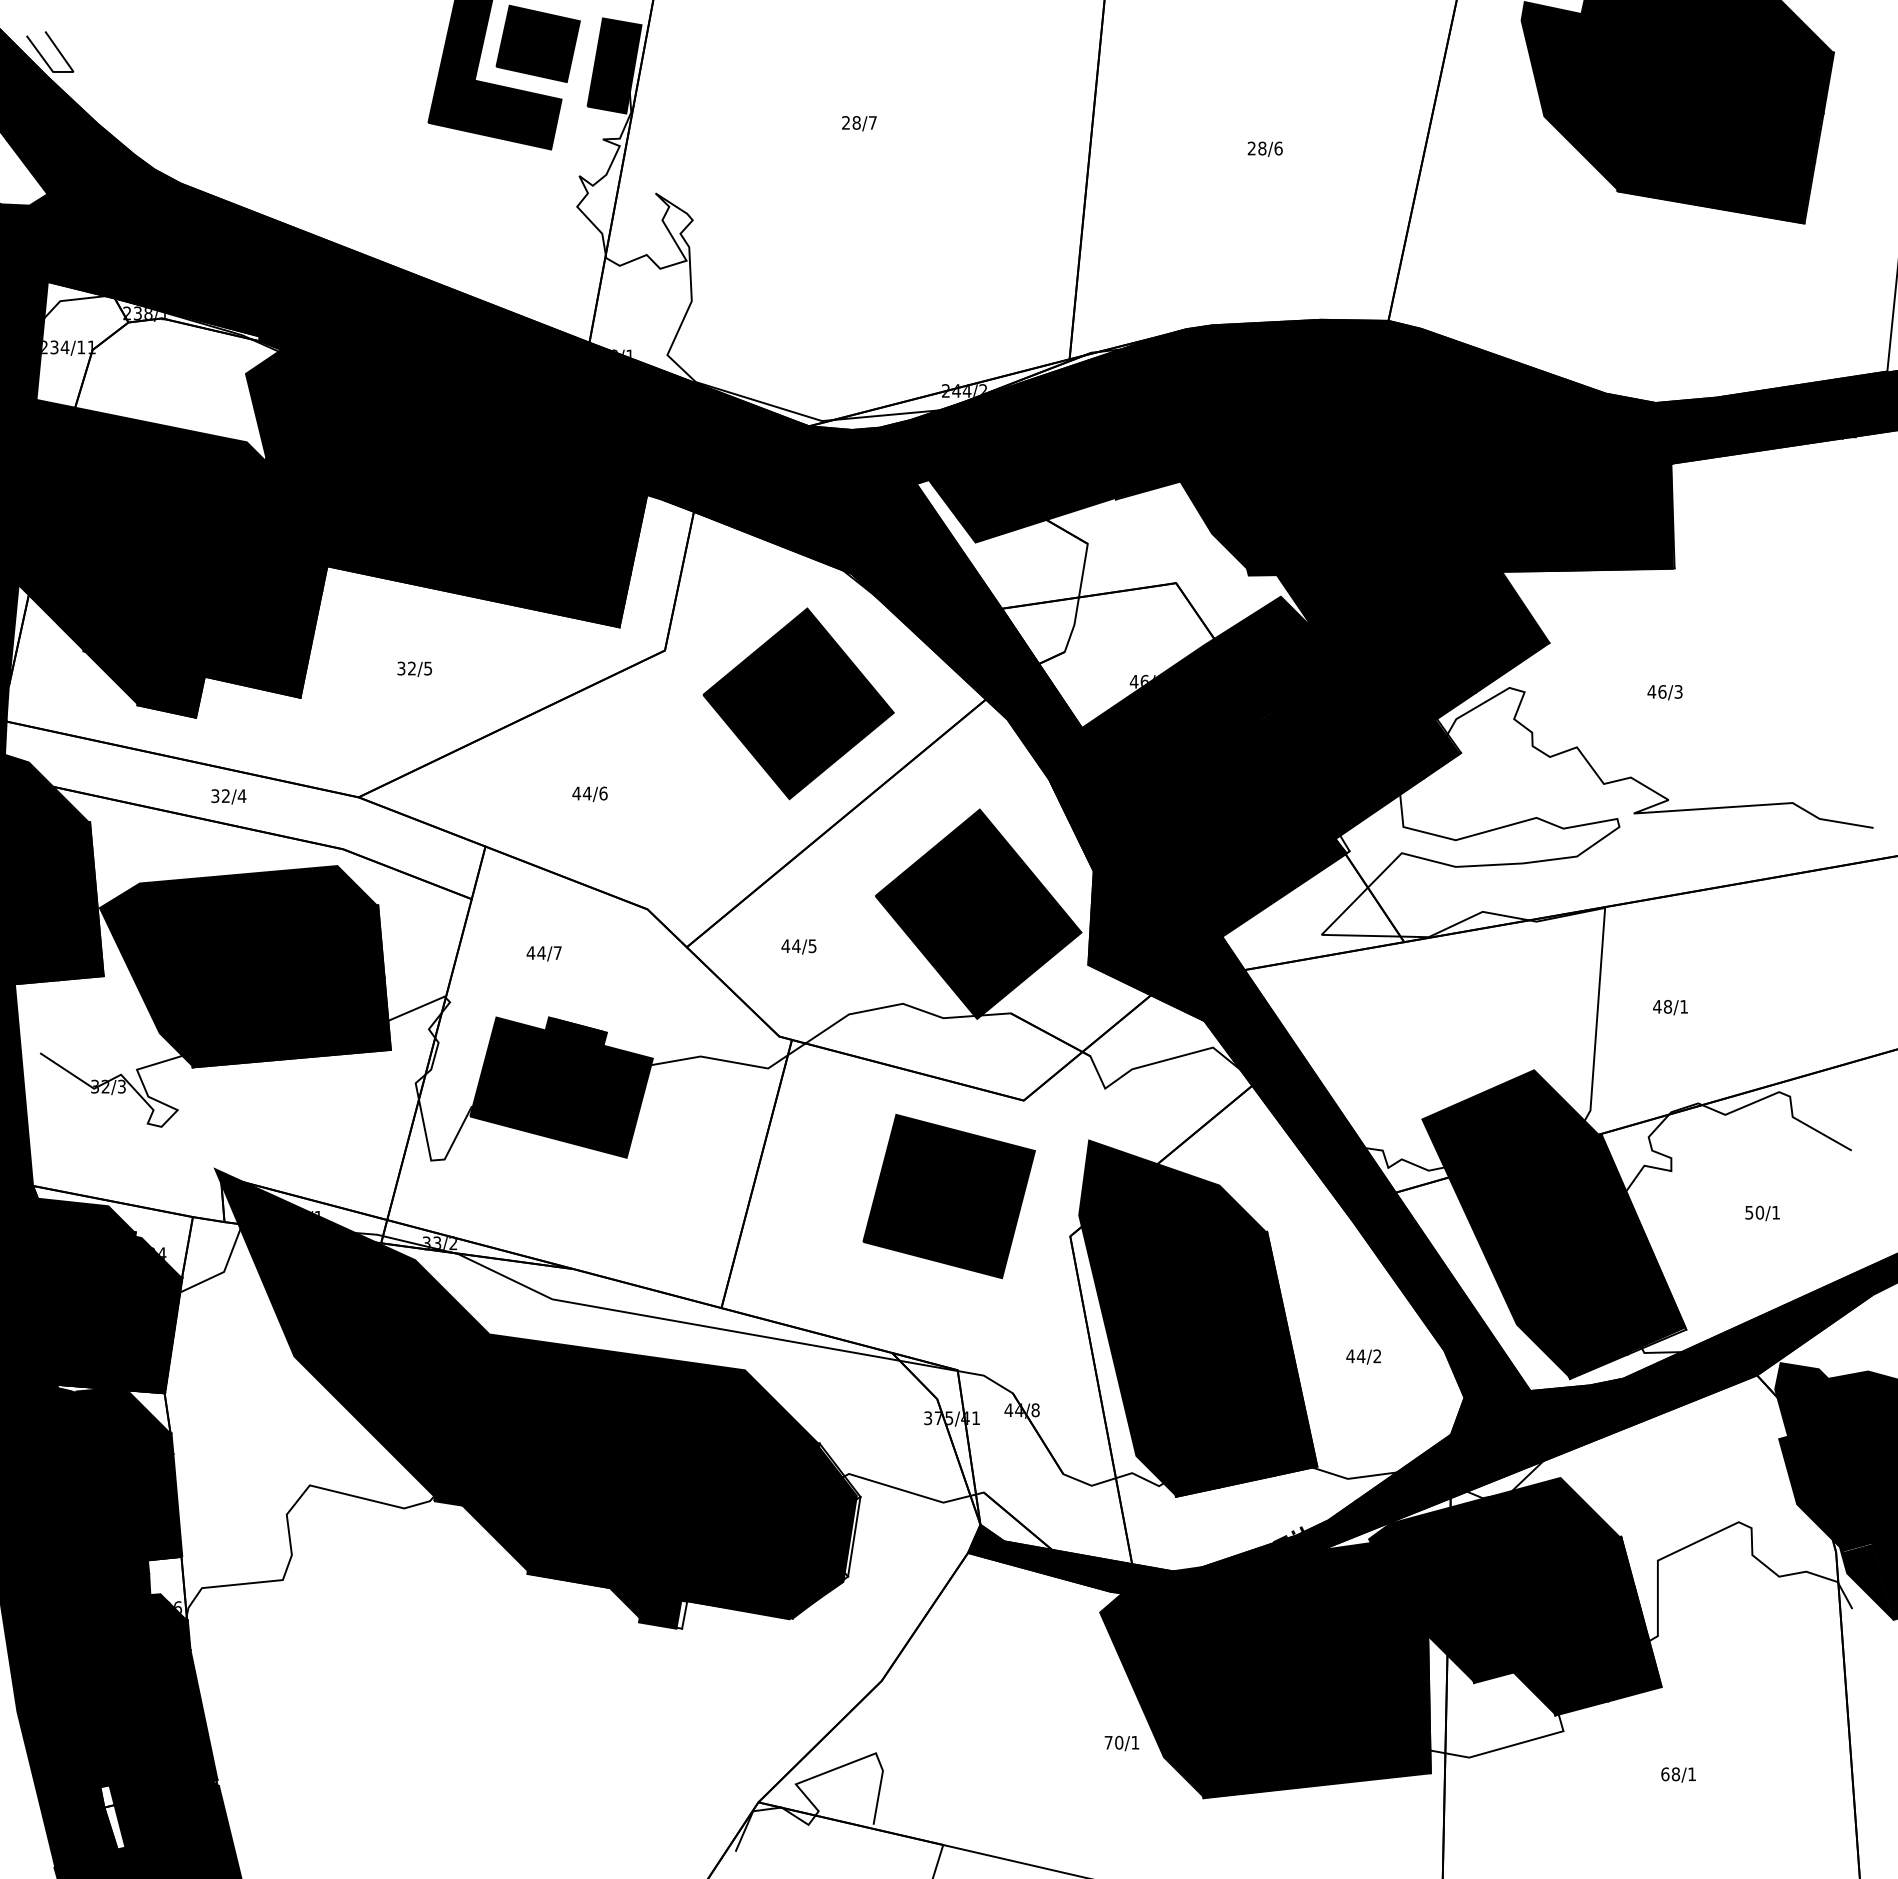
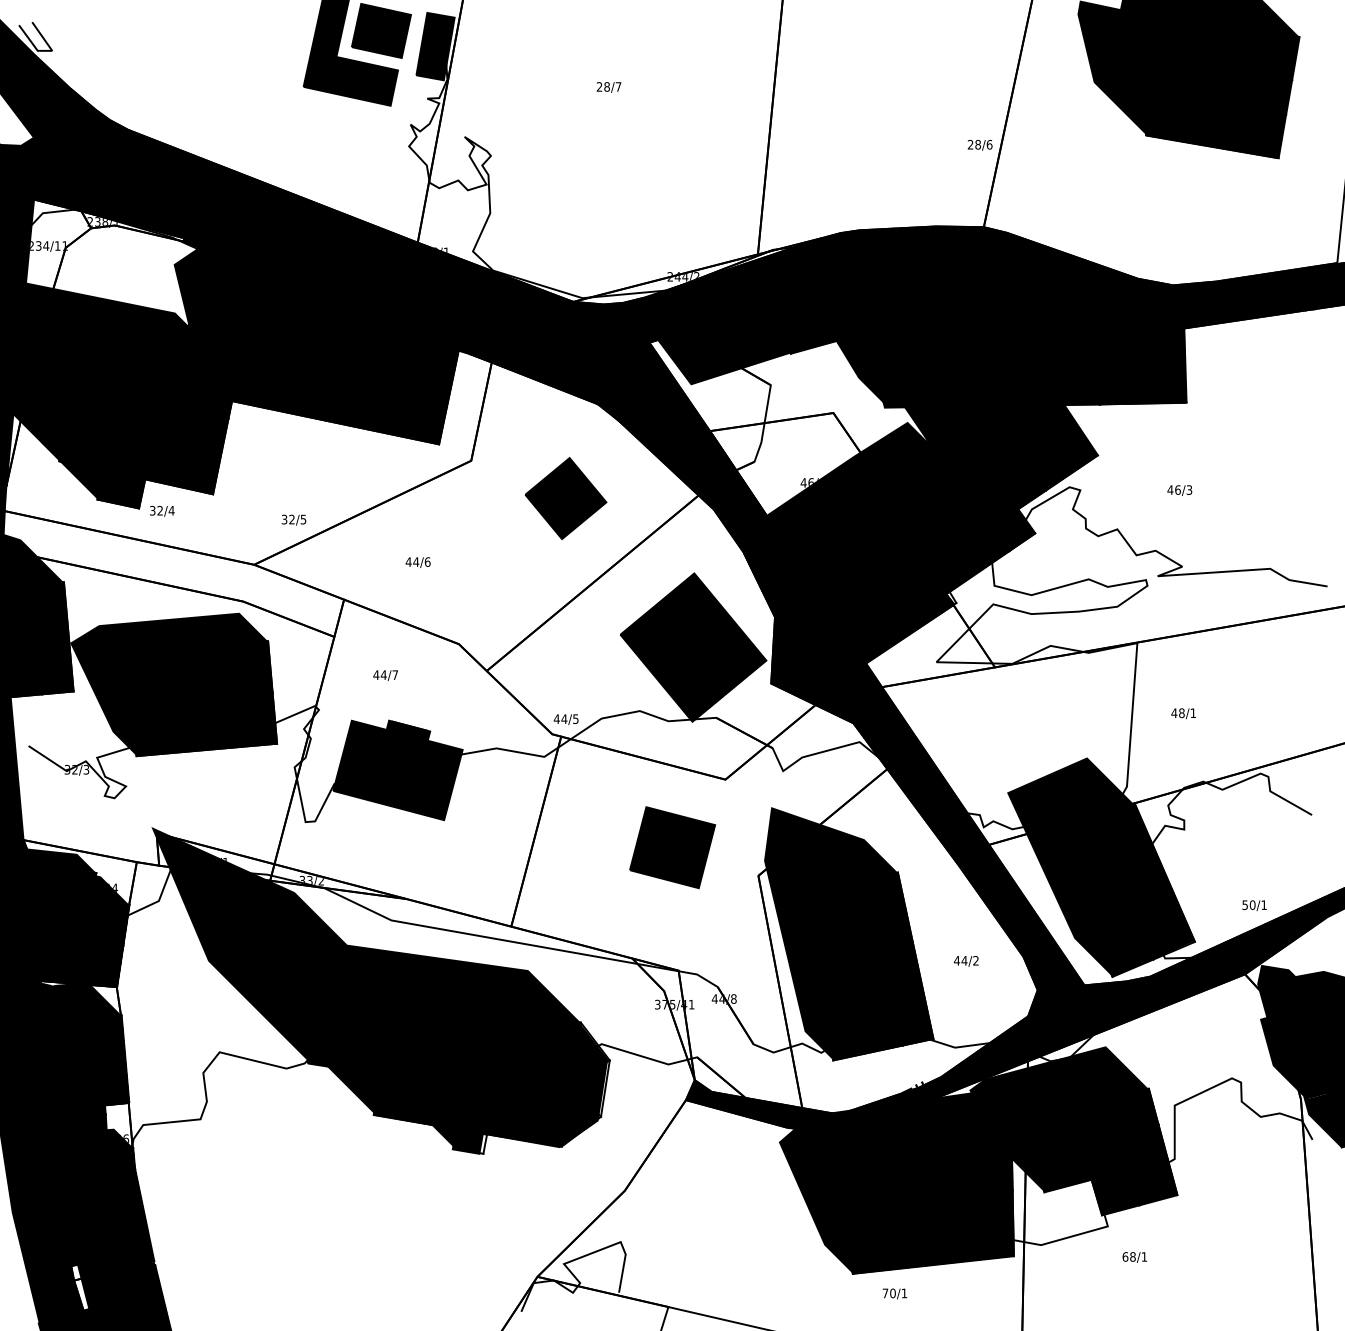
text: (1264, 148) -> (979, 144), moved
text: (414, 668) -> (293, 519), moved
part: (798, 703) -> (565, 498), size x0.6
text: (228, 796) -> (162, 511), moved
text: (798, 946) -> (565, 719), moved
part: (948, 1196) -> (672, 847), size x0.7
text: (1762, 1213) -> (1254, 905), moved
fill: (1533, 1690) -> (1086, 1197), removed
text: (1121, 1743) -> (894, 1293), moved
text: (1678, 1774) -> (1134, 1257), moved

